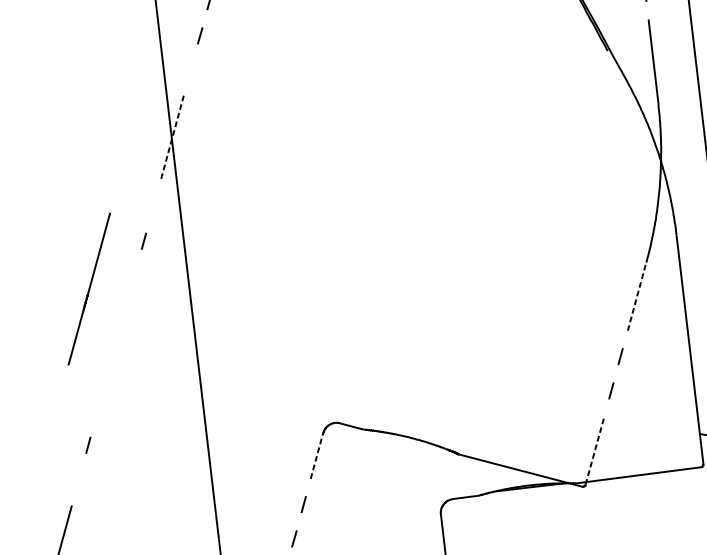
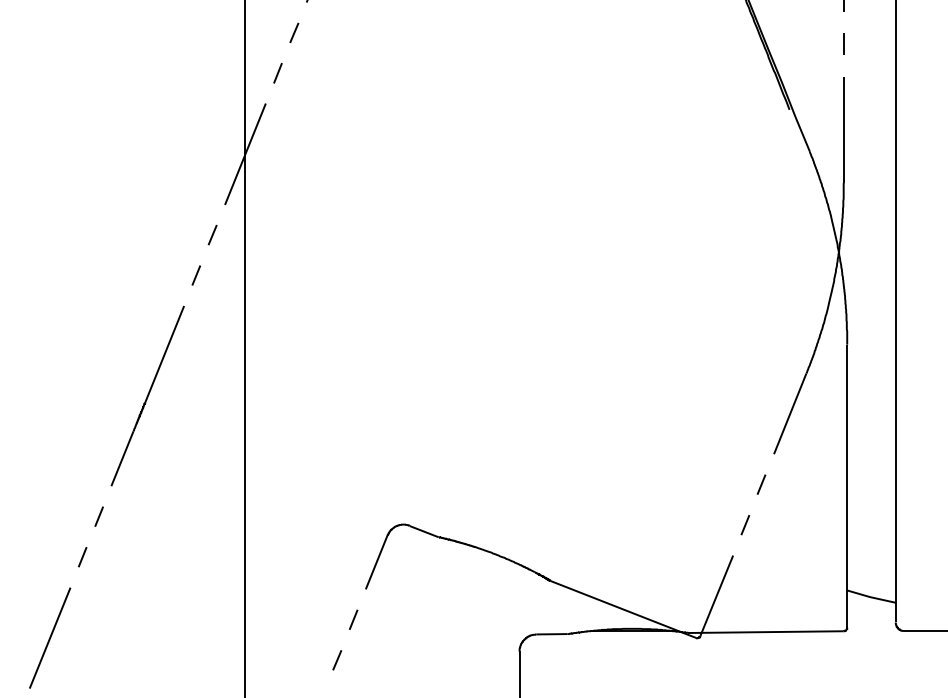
line: (190, 70) -> (277, 73), added
line: (172, 138) -> (245, 154), dashed -> solid
line: (153, 206) -> (212, 234), added
line: (89, 288) -> (147, 395), moved
line: (637, 296) -> (790, 413), dashed -> solid
line: (595, 450) -> (717, 595), dashed -> solid
line: (316, 455) -> (376, 561), dashed -> solid
line: (78, 479) -> (82, 557), added

